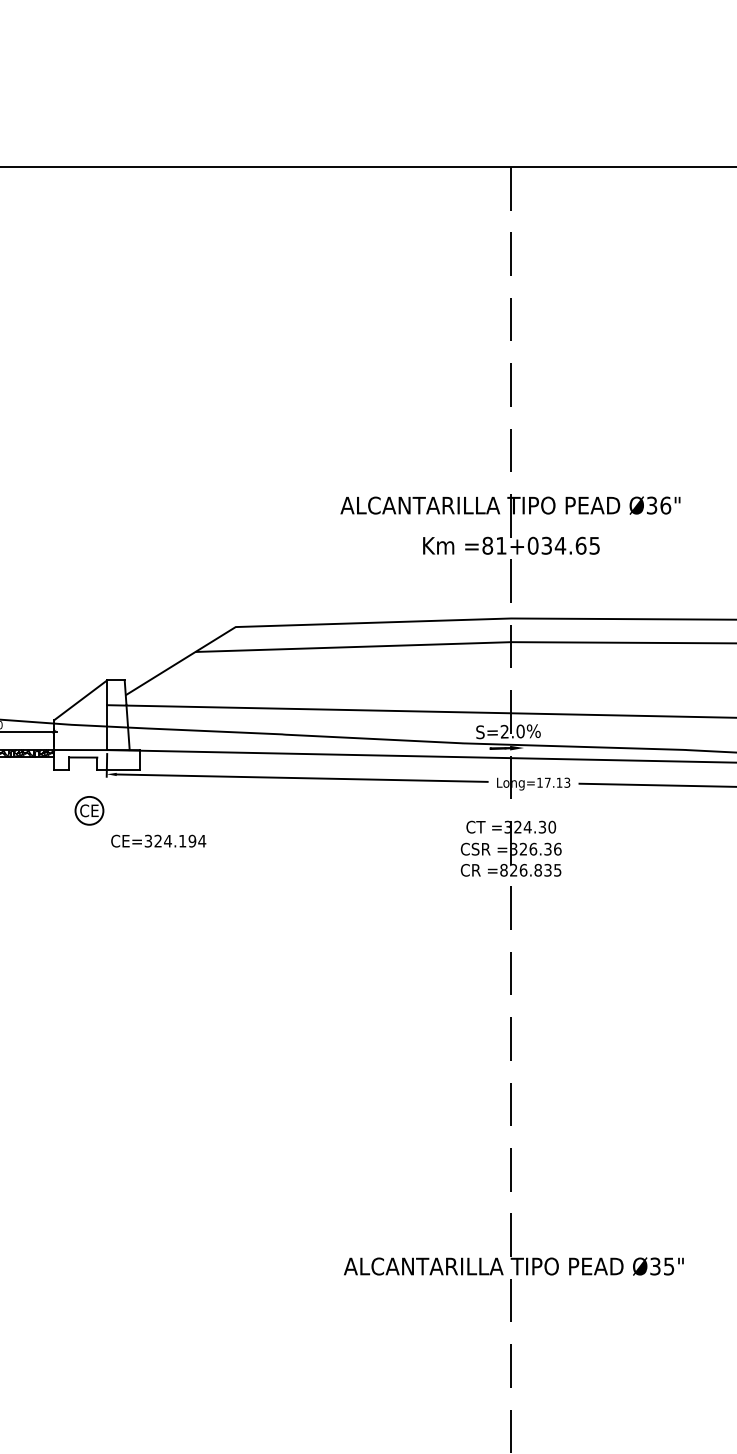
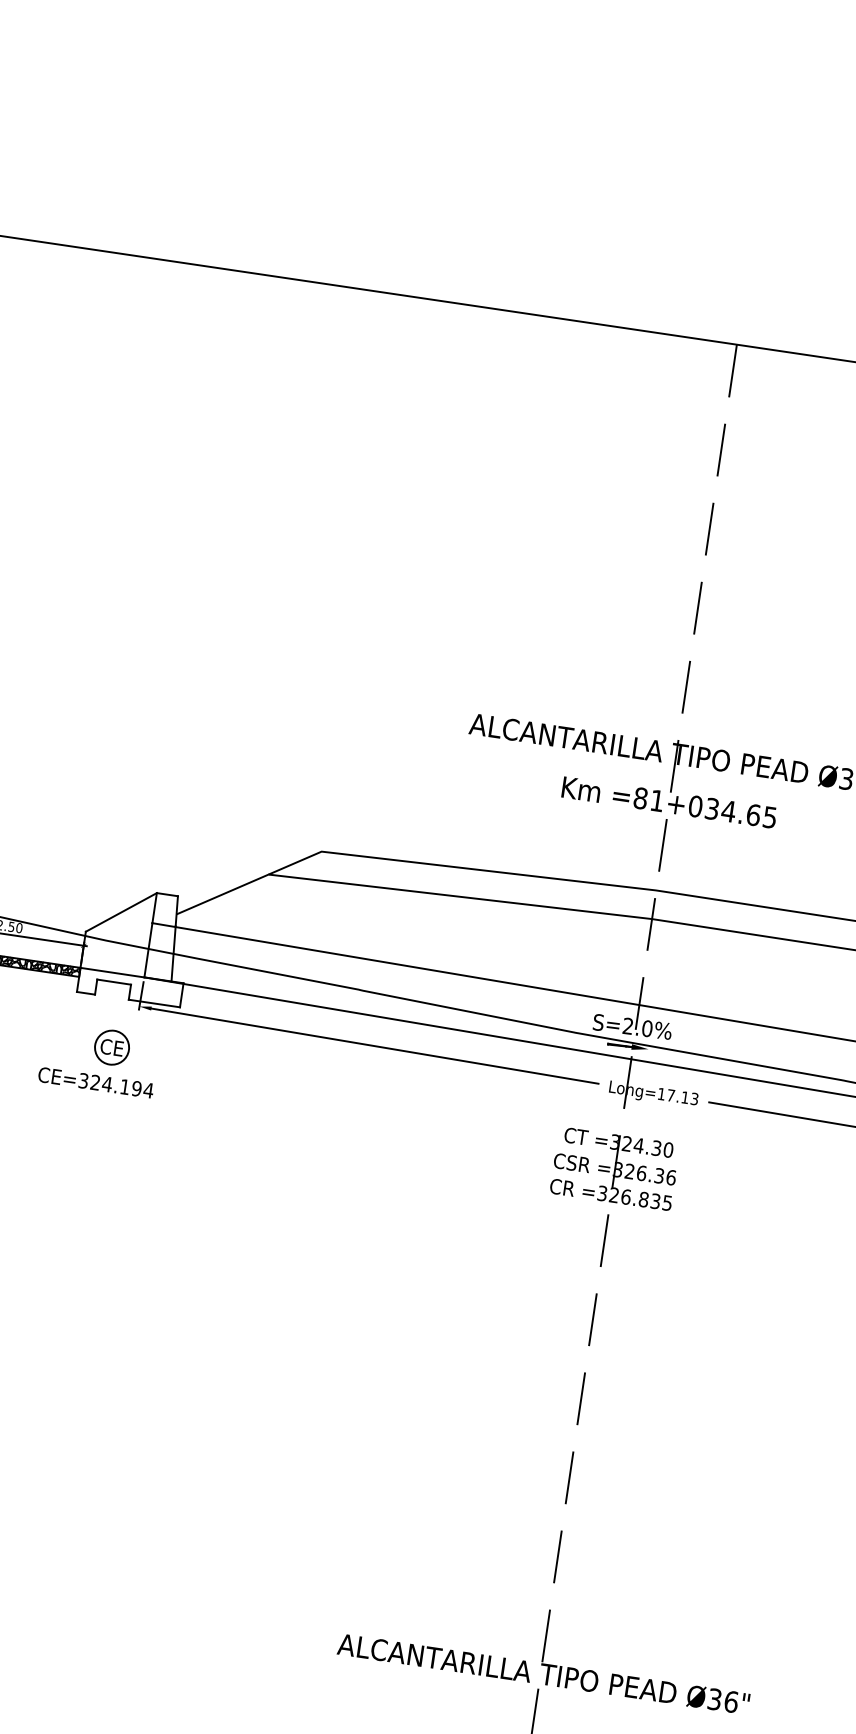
text: (158, 840) -> (95, 1081), moved
text: (503, 870) -> (601, 1193), =826.835 -> =326.835
text: (668, 1266) -> (730, 1701), Ø35" -> Ø36"

